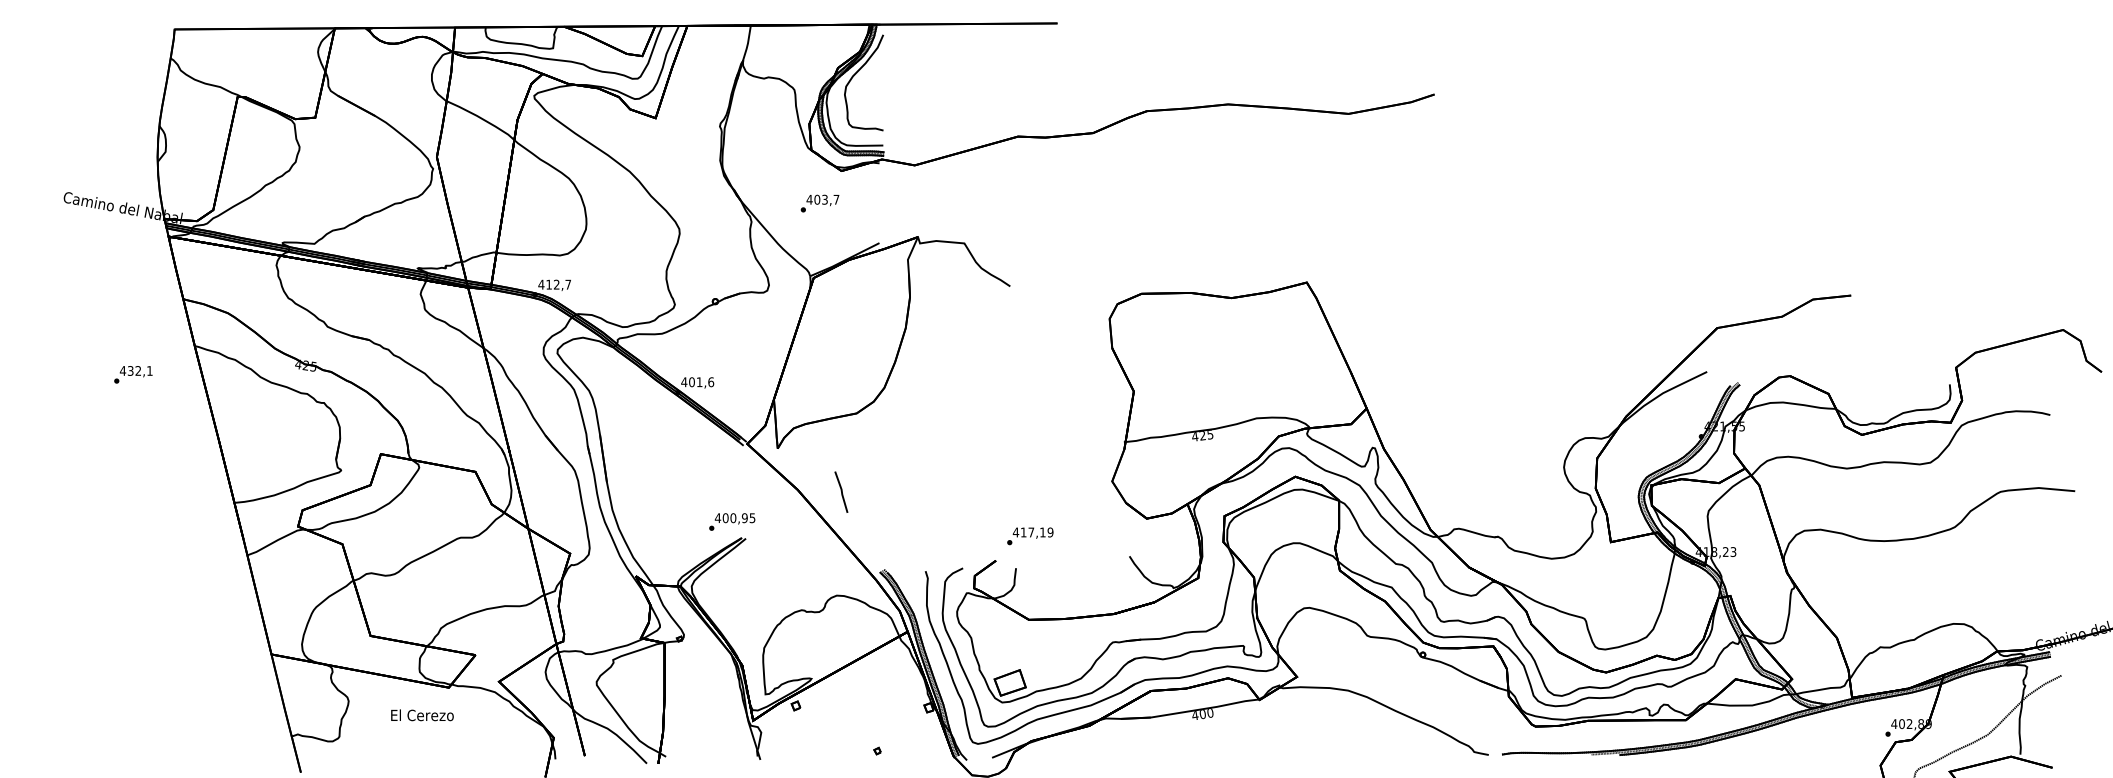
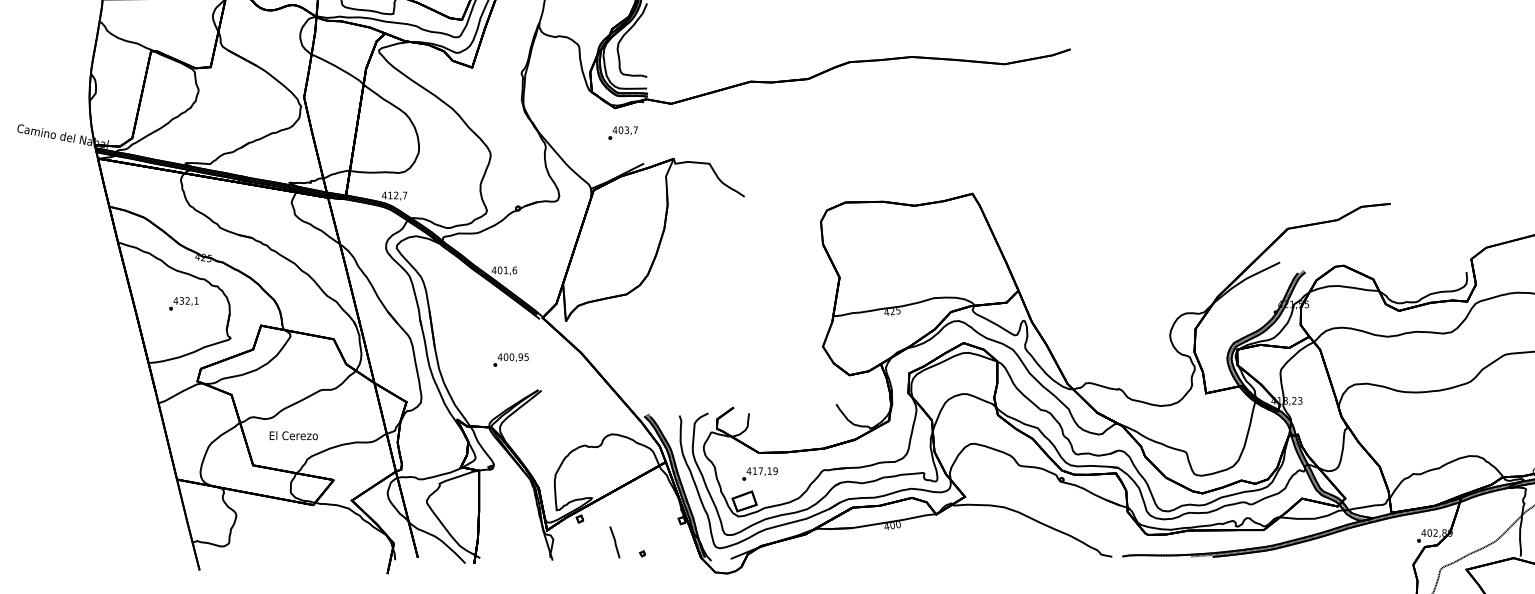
text: (819, 203) -> (622, 133), moved
text: (133, 374) -> (183, 303), moved
curve: (841, 491) -> (614, 541), moved
text: (732, 521) -> (511, 359), moved
text: (1030, 536) -> (760, 474), moved
text: (422, 715) -> (293, 435), moved

